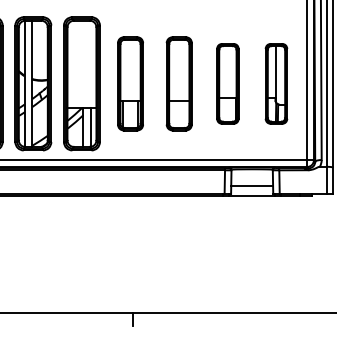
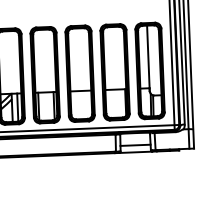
part: (130, 83) -> (45, 74), size x1.43
part: (179, 83) -> (80, 73), size x1.43
part: (227, 83) -> (114, 72), size x1.67
part: (276, 83) -> (150, 70), size x1.67

